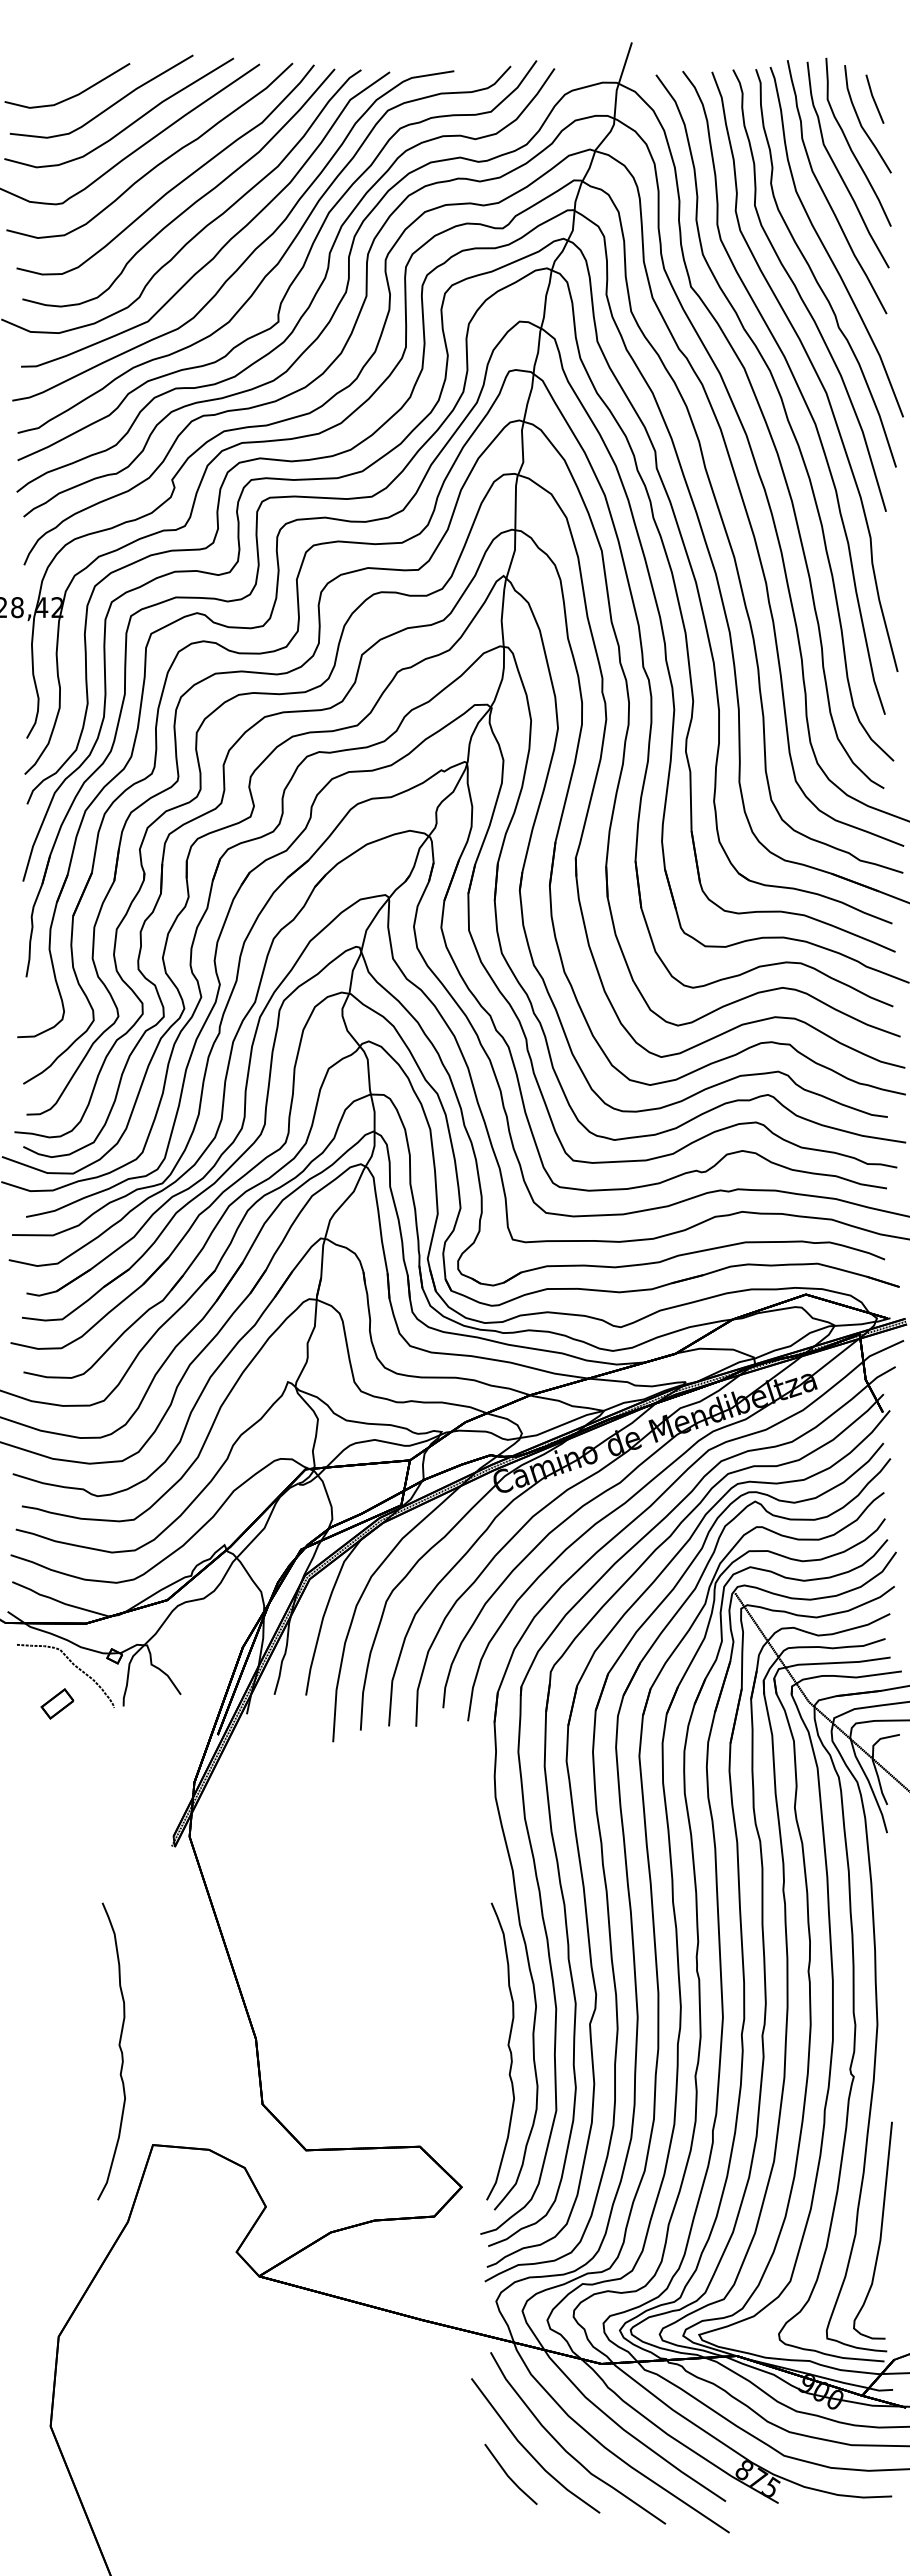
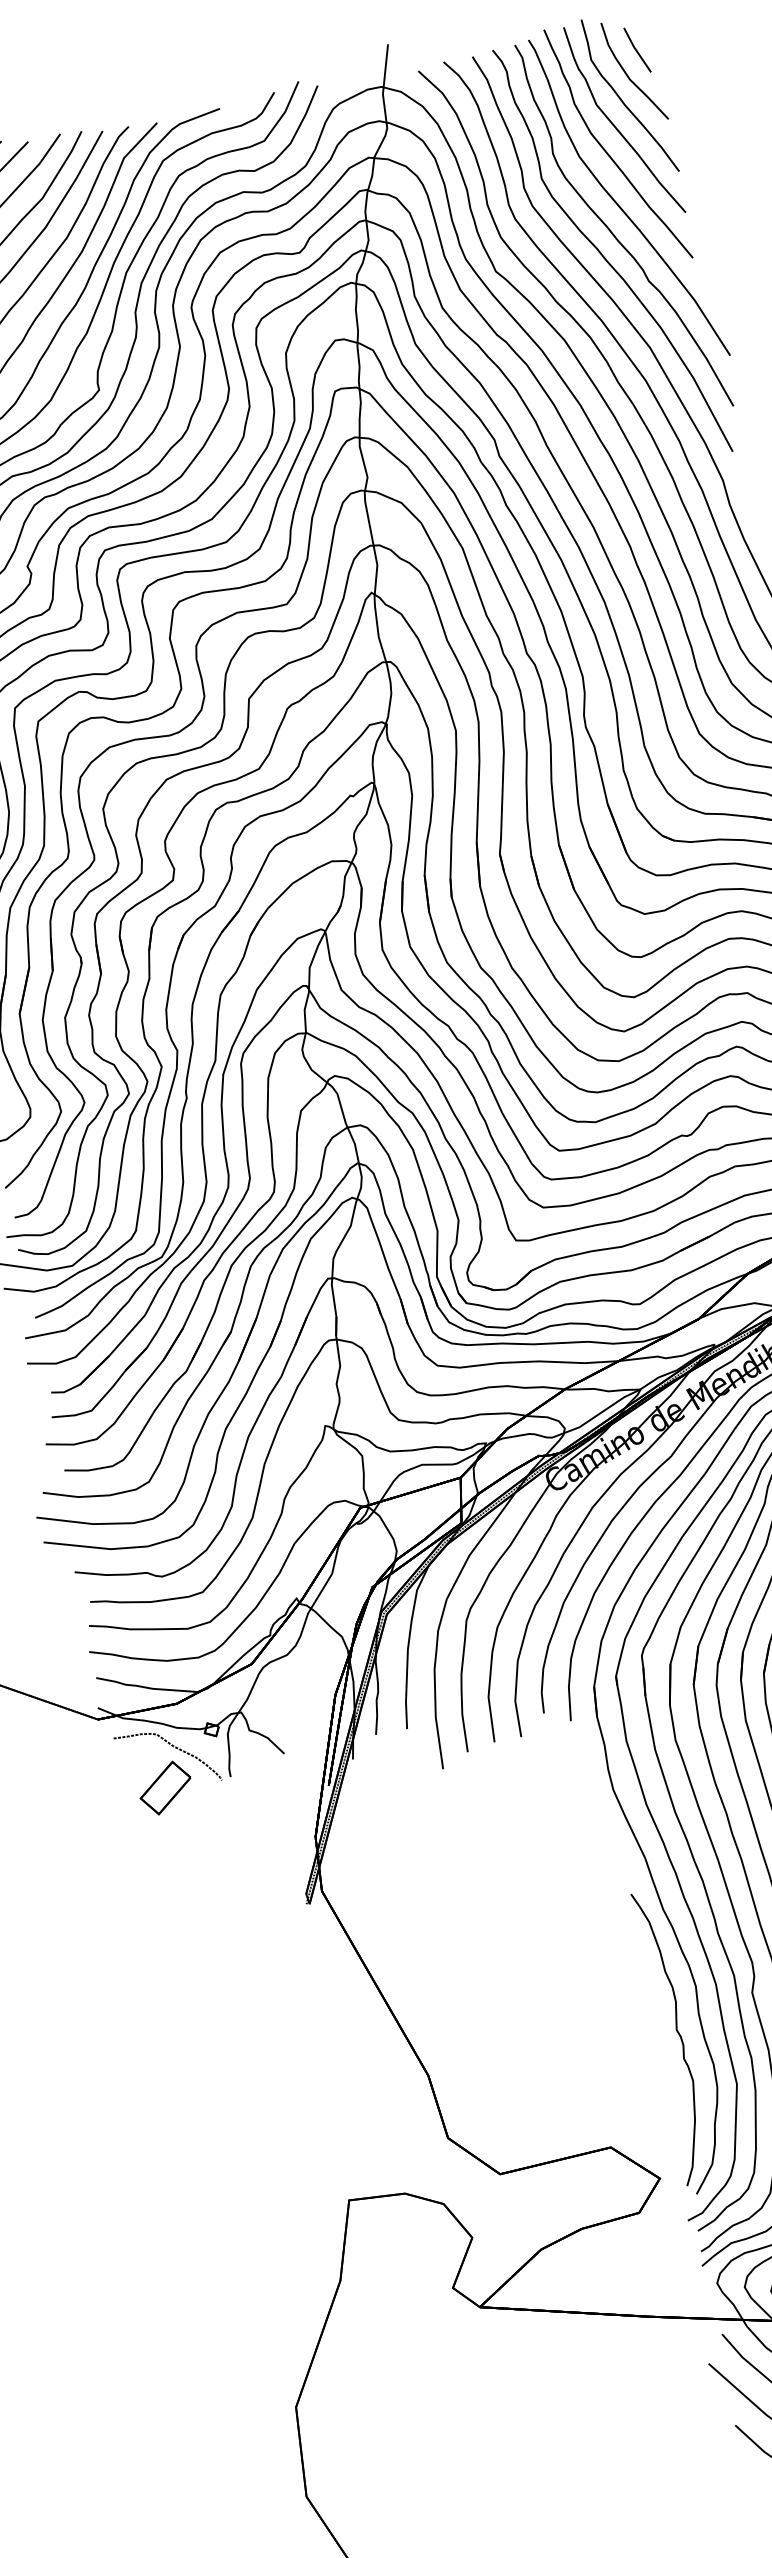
part: (57, 1703) -> (165, 1787), size x1.67
part: (119, 2048) -> (296, 2112), removed

